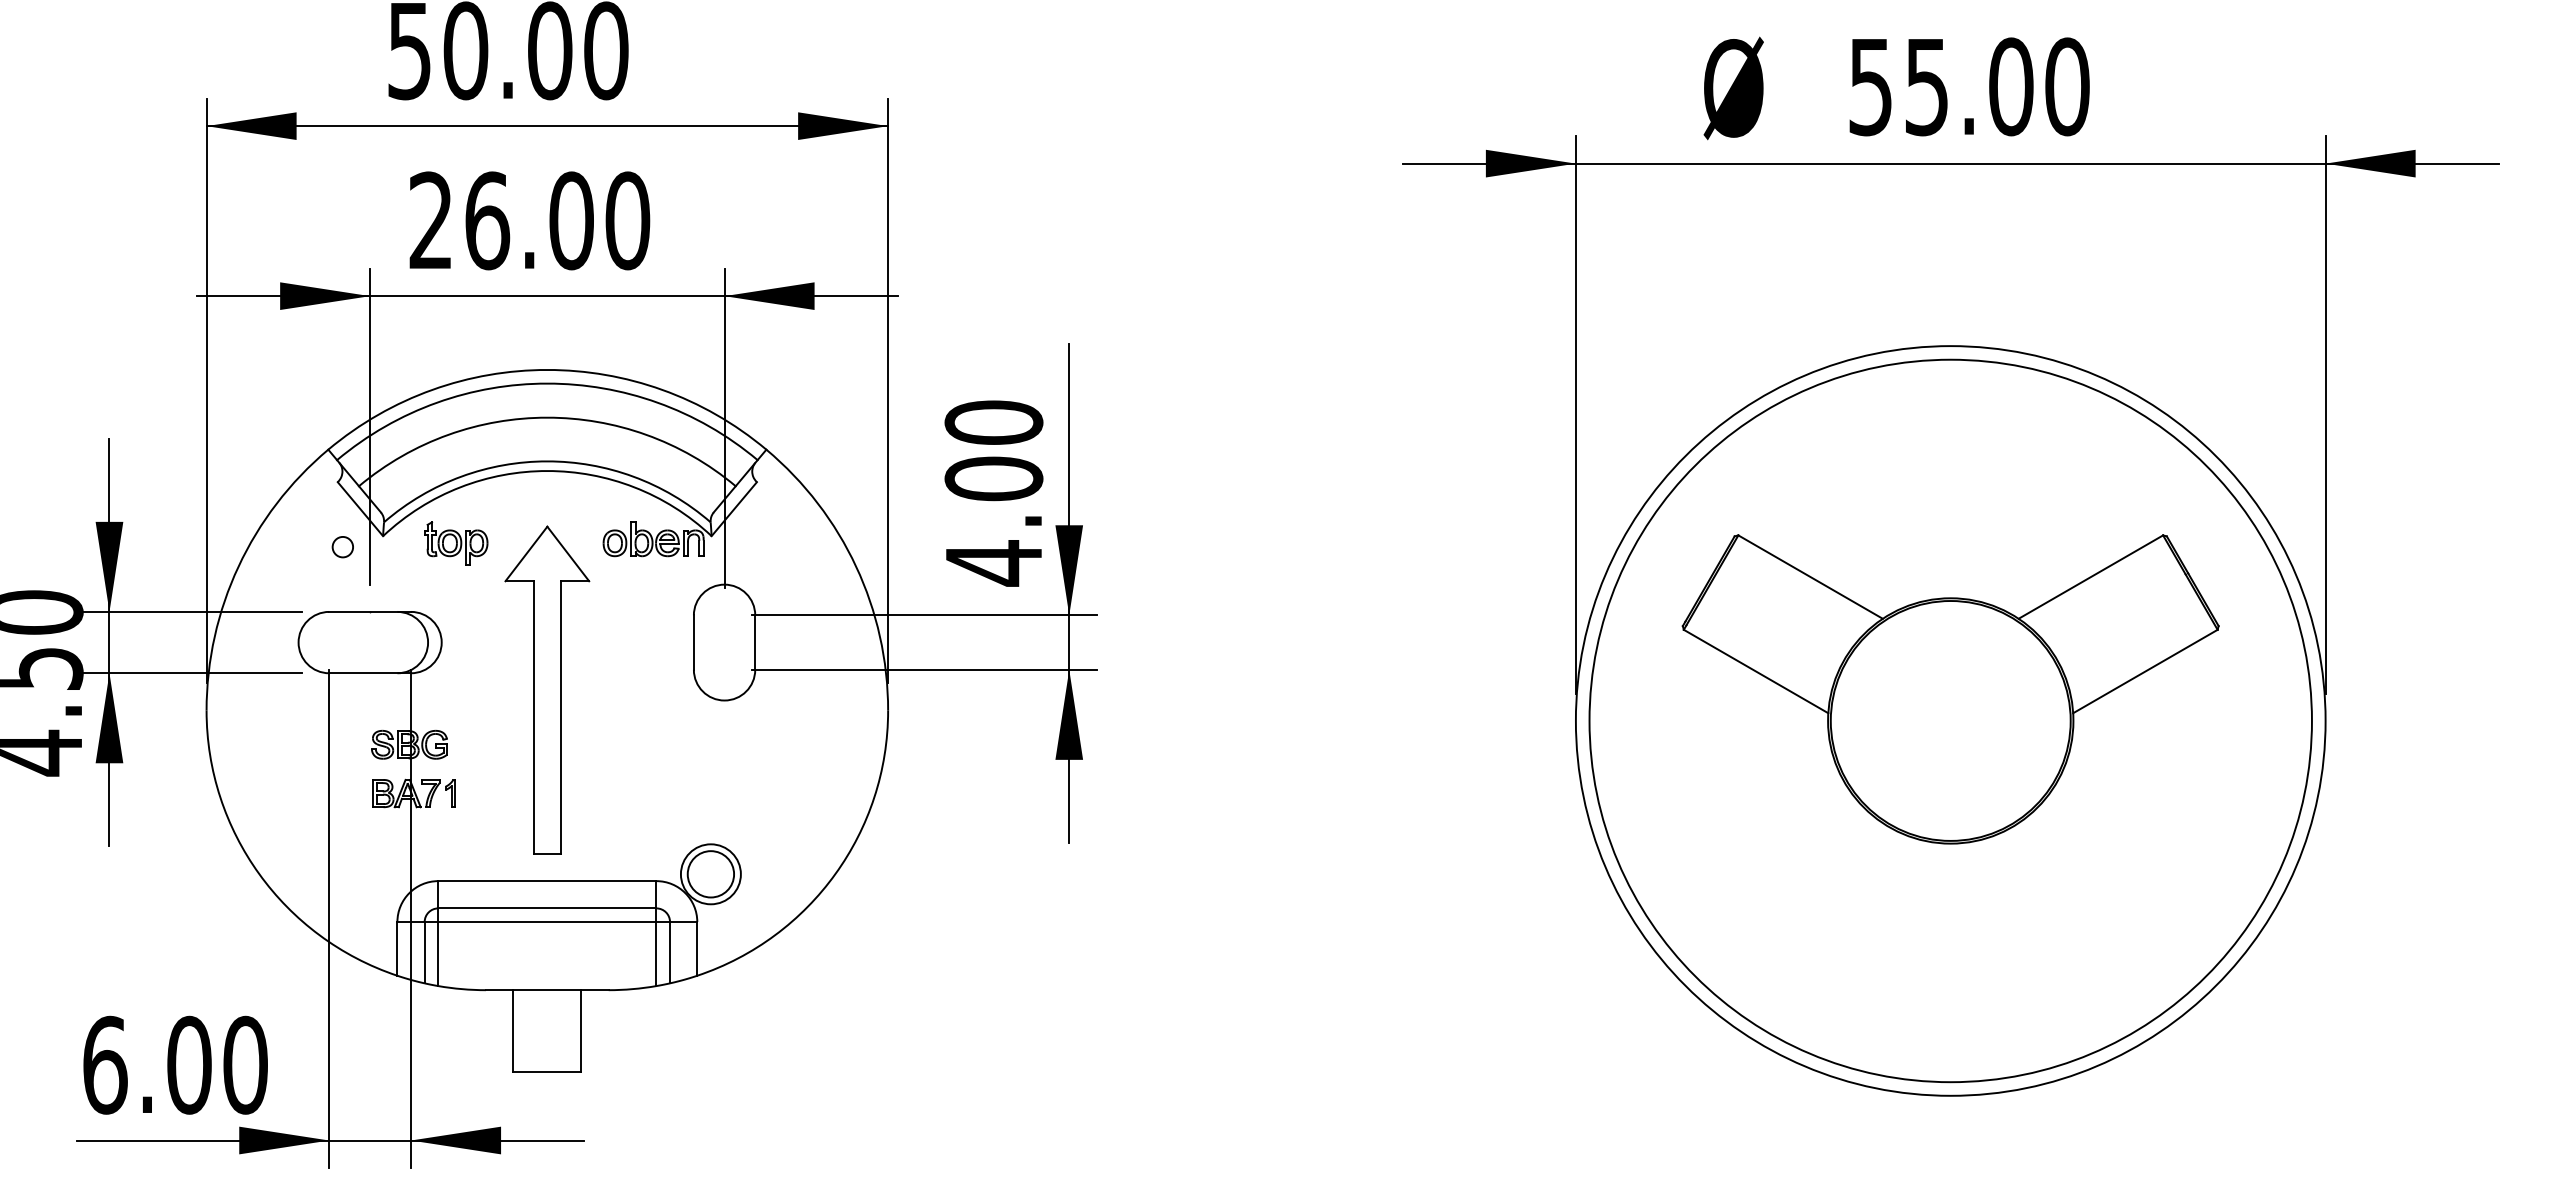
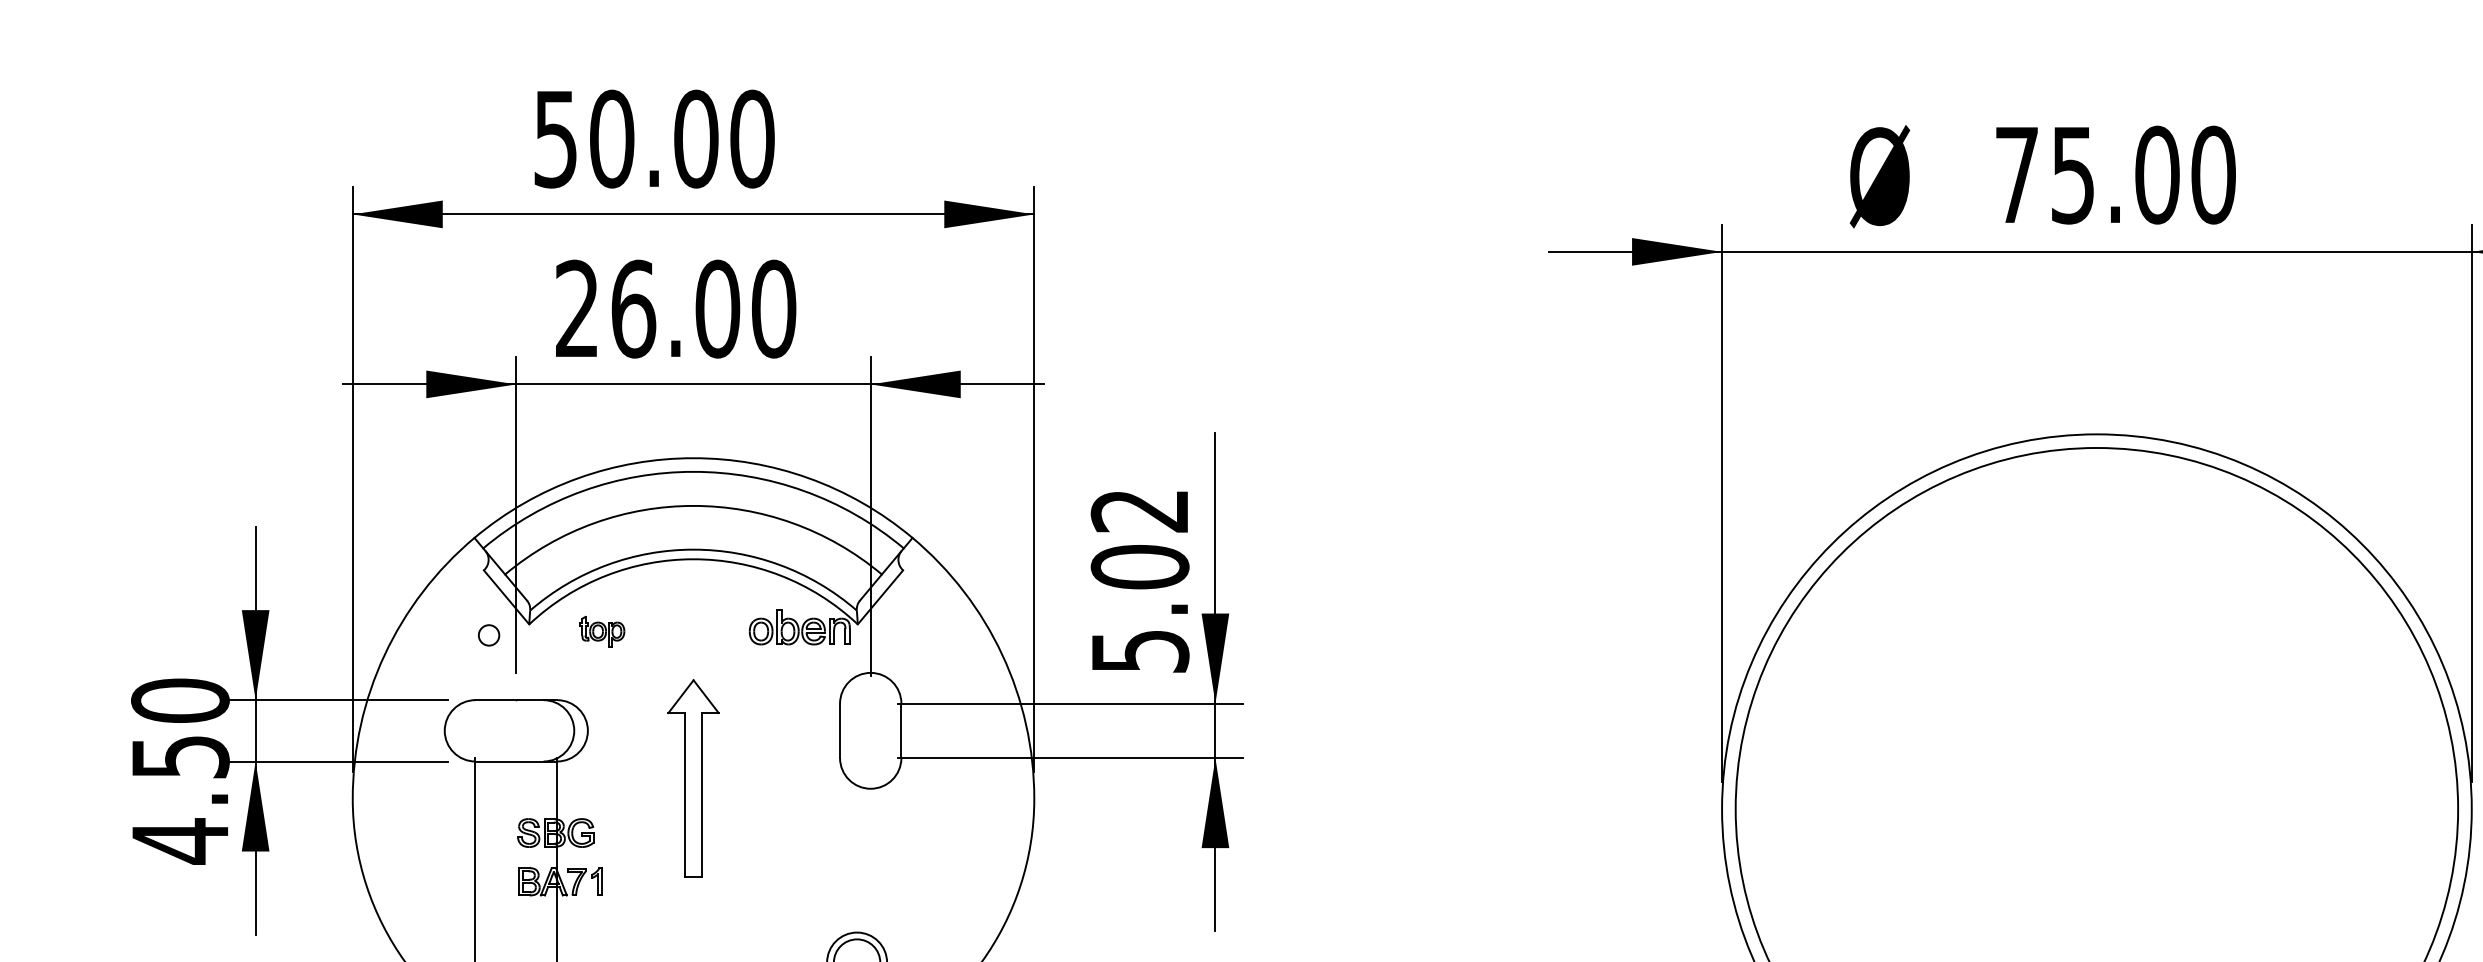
text: (1870, 87) -> (2016, 175), 55.00 -> 75.00
text: (993, 493) -> (1139, 581), 4.00 -> 5.02
part: (456, 543) -> (602, 631), size x0.7
part: (547, 689) -> (693, 777), size x0.6
part: (1950, 689) -> (2096, 777), removed

